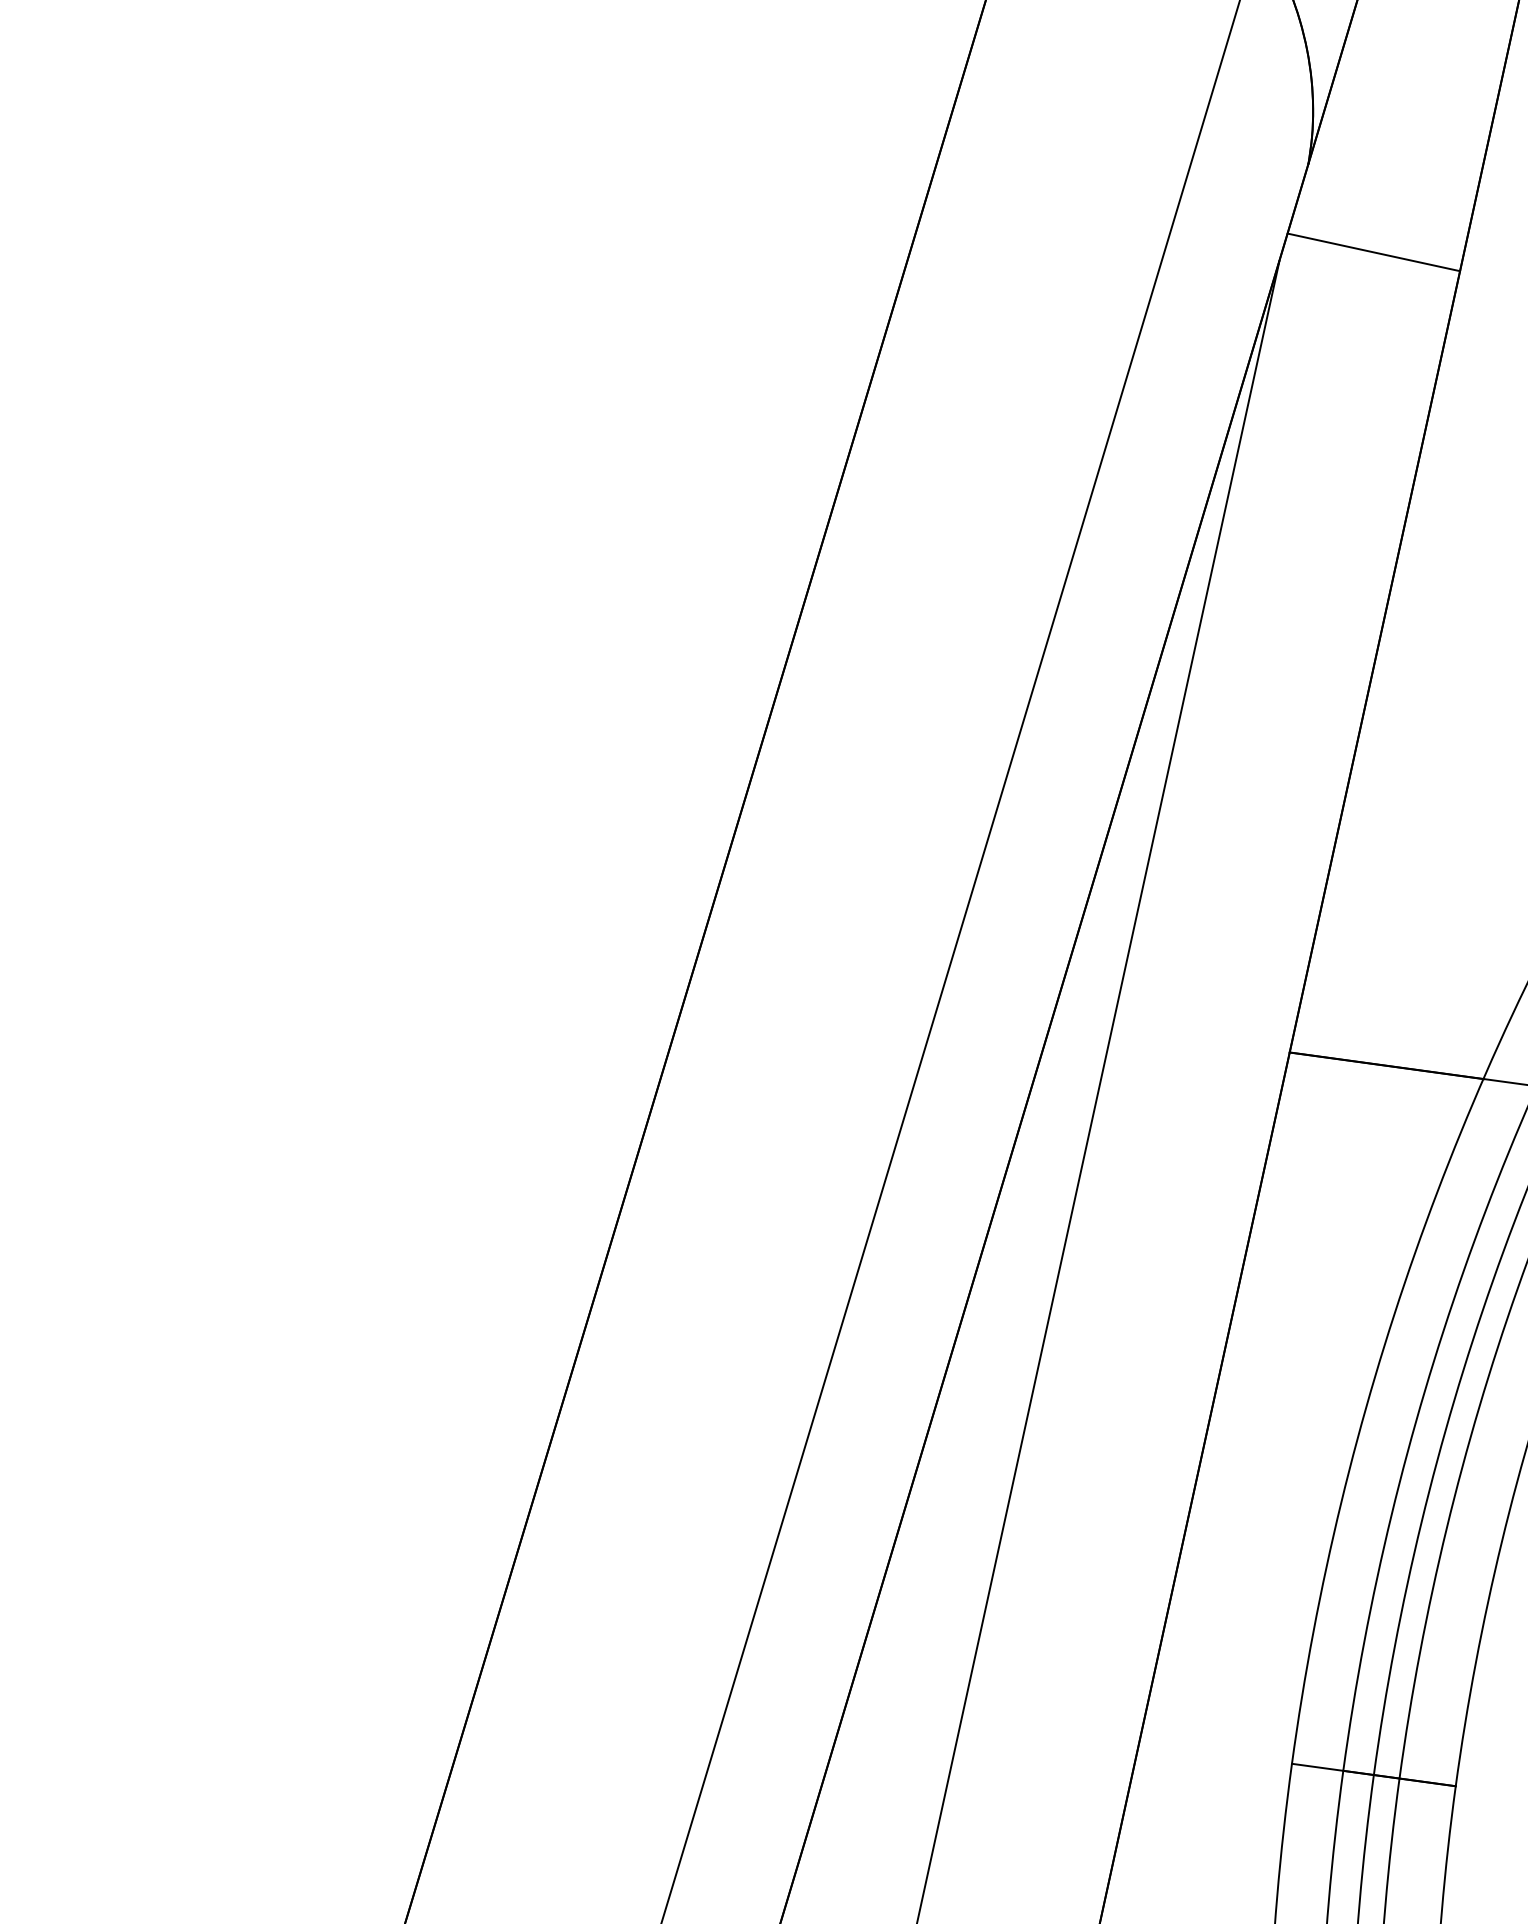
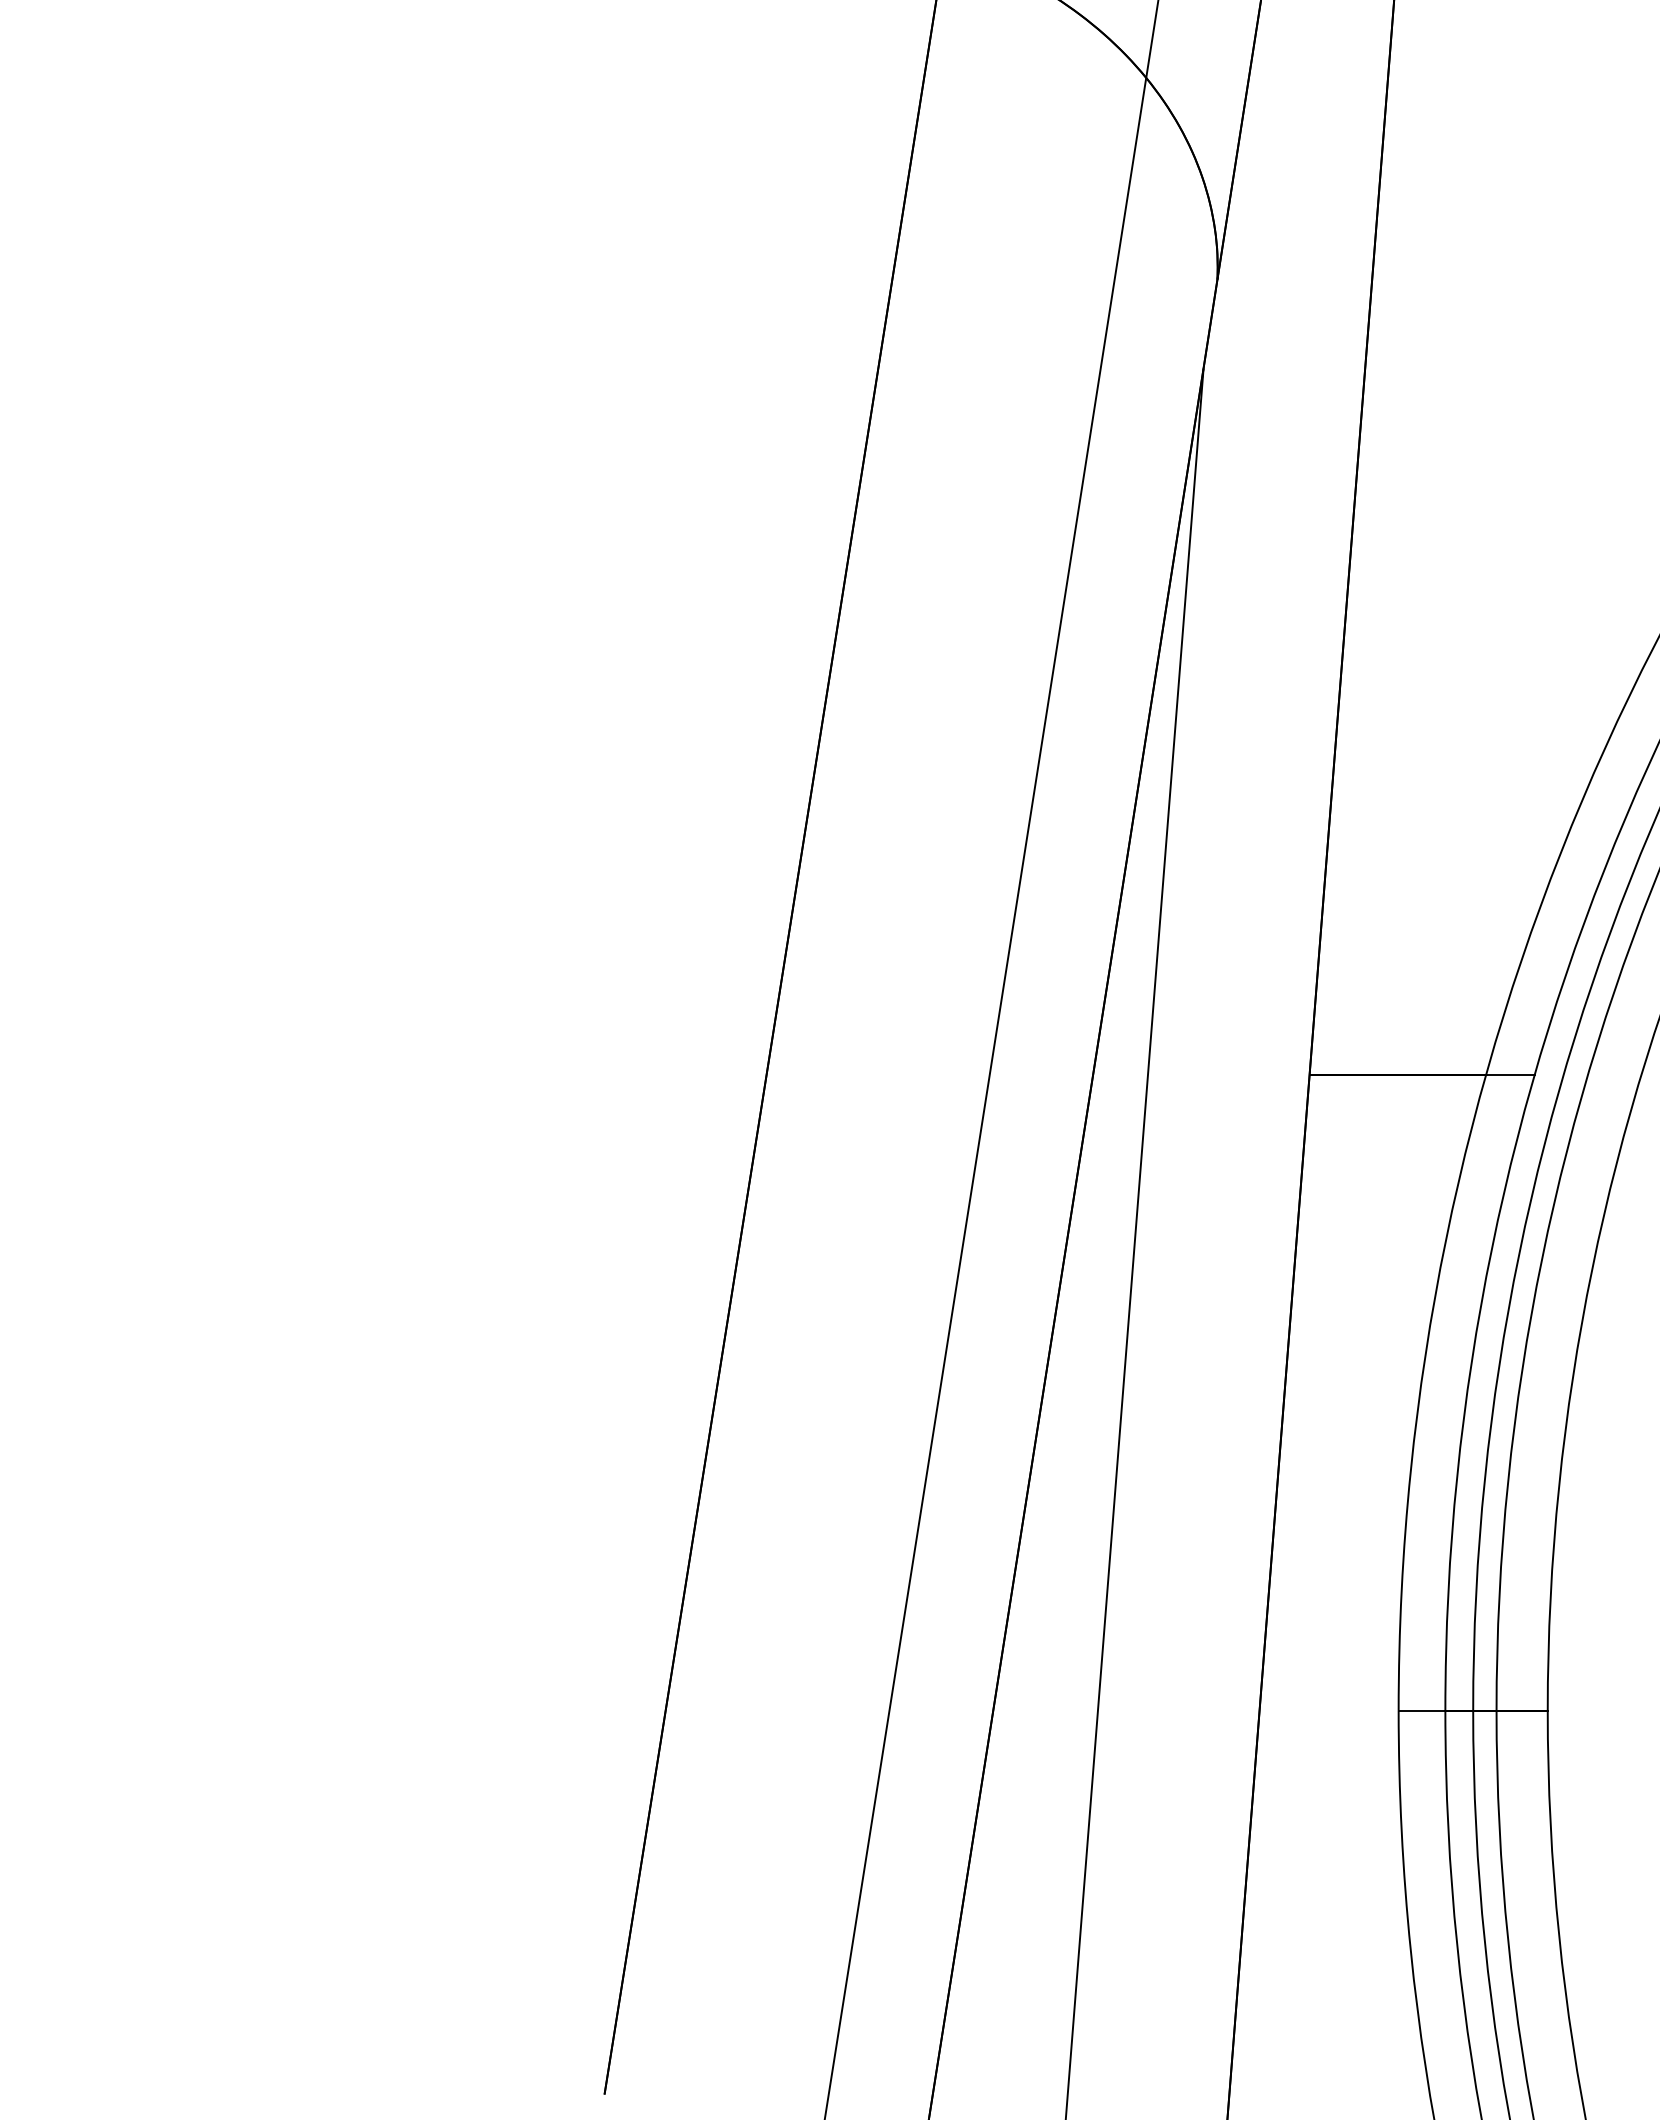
line: (1373, 251) -> (1286, 349), removed

